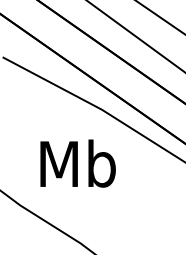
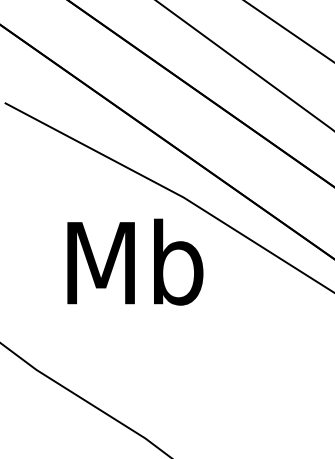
text: (77, 163) -> (134, 261), moved

